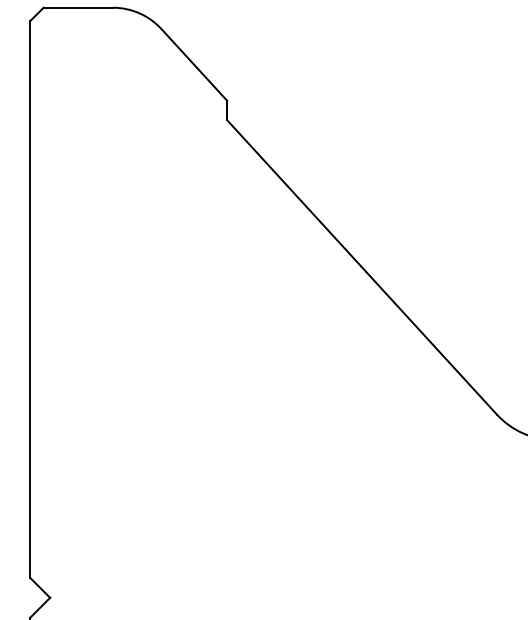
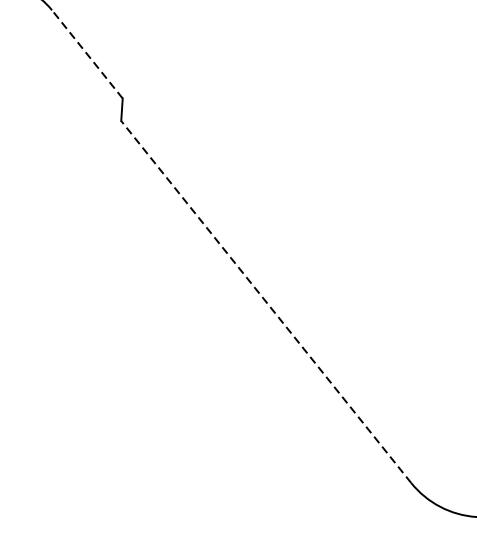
line: (194, 64) -> (87, 53), solid -> dashed
line: (362, 267) -> (266, 302), solid -> dashed

